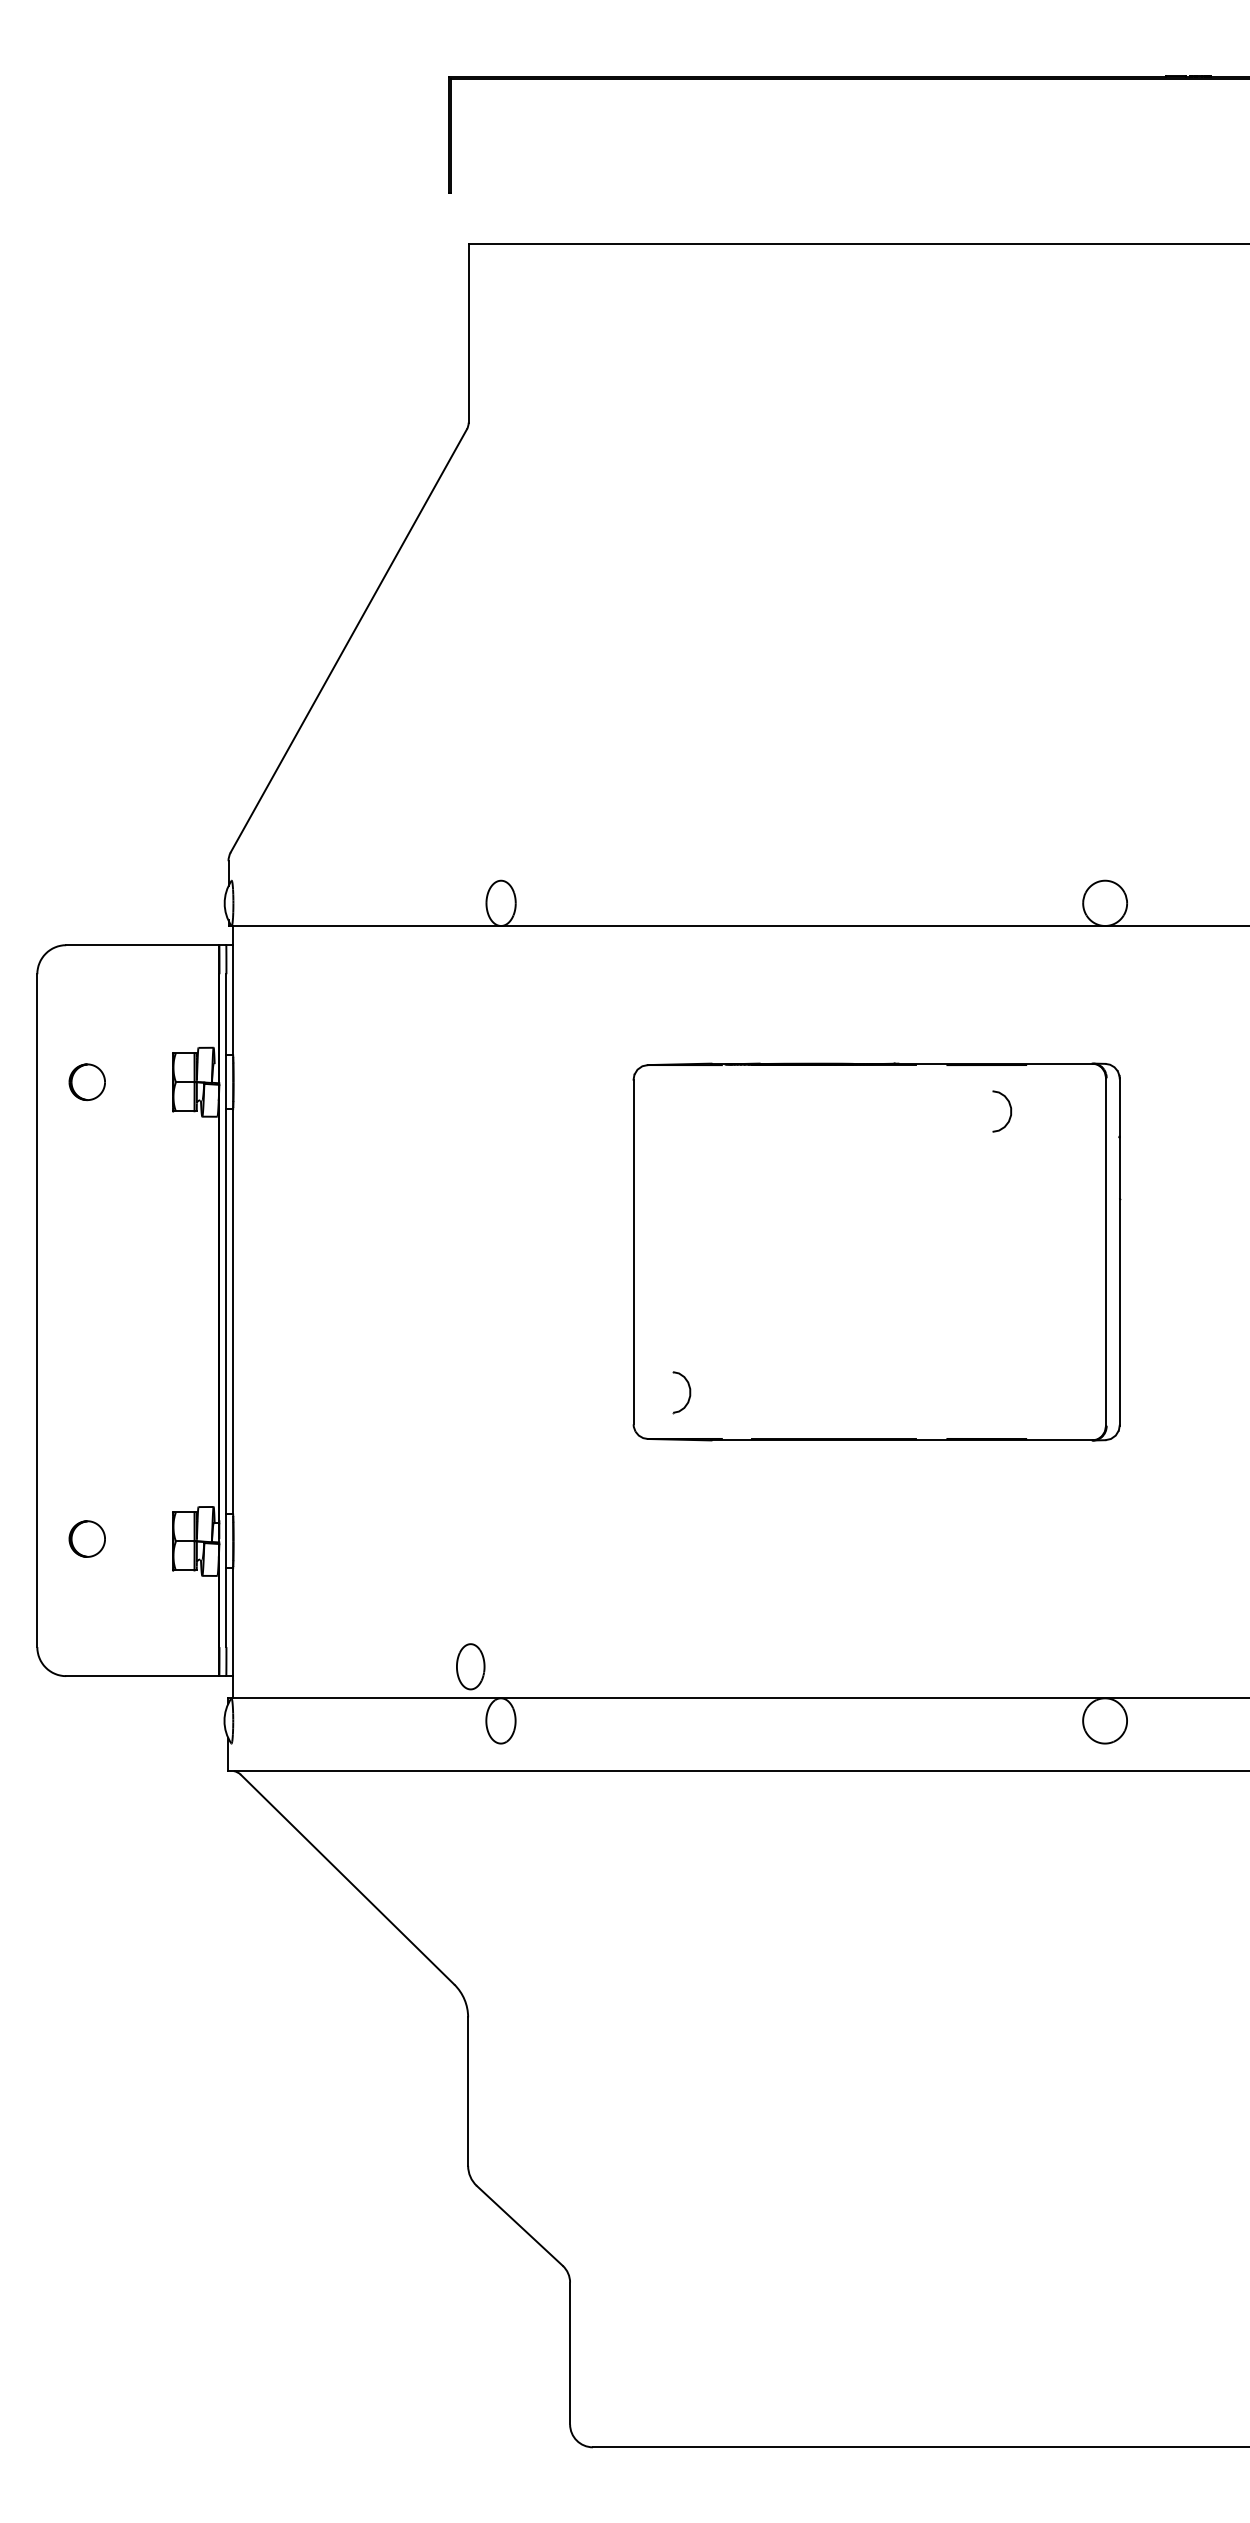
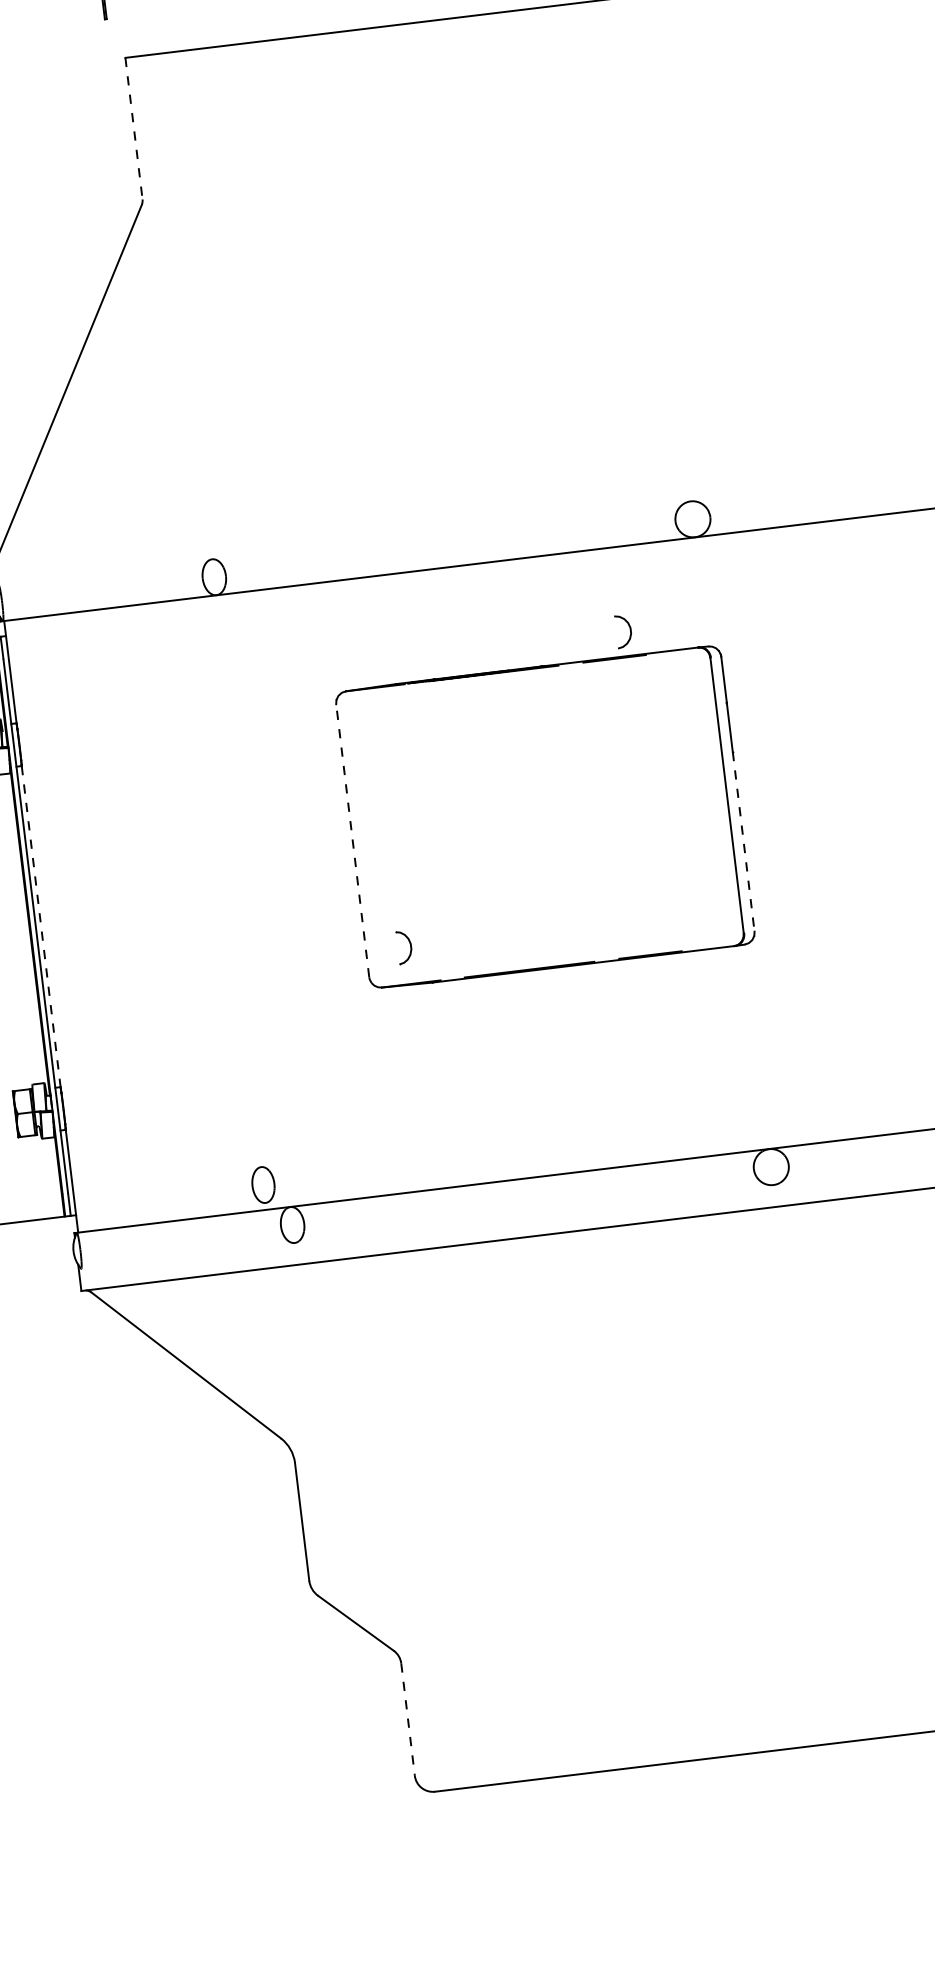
line: (468, 333) -> (133, 128), solid -> dashed
curve: (1010, 1111) -> (630, 630), moved
line: (633, 1251) -> (352, 840), solid -> dashed
line: (233, 1311) -> (41, 926), solid -> dashed
line: (1119, 1312) -> (743, 842), solid -> dashed
line: (570, 2353) -> (408, 1719), solid -> dashed

